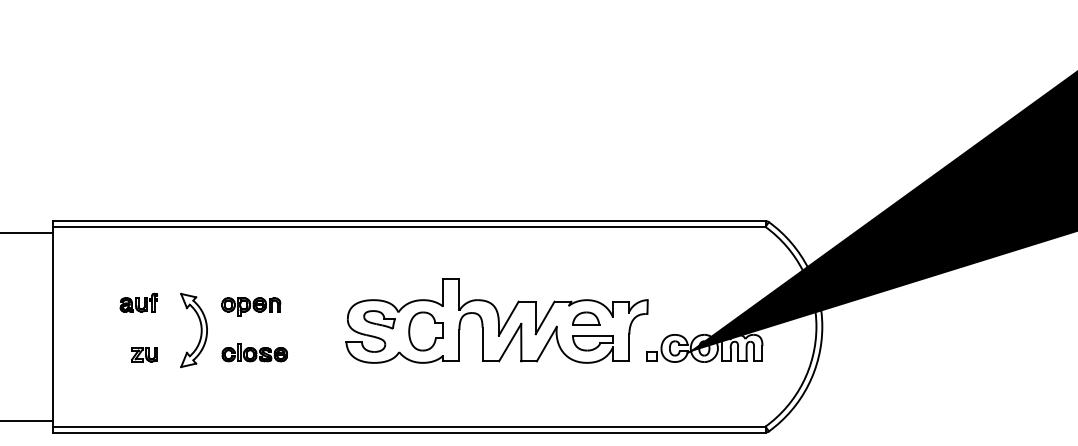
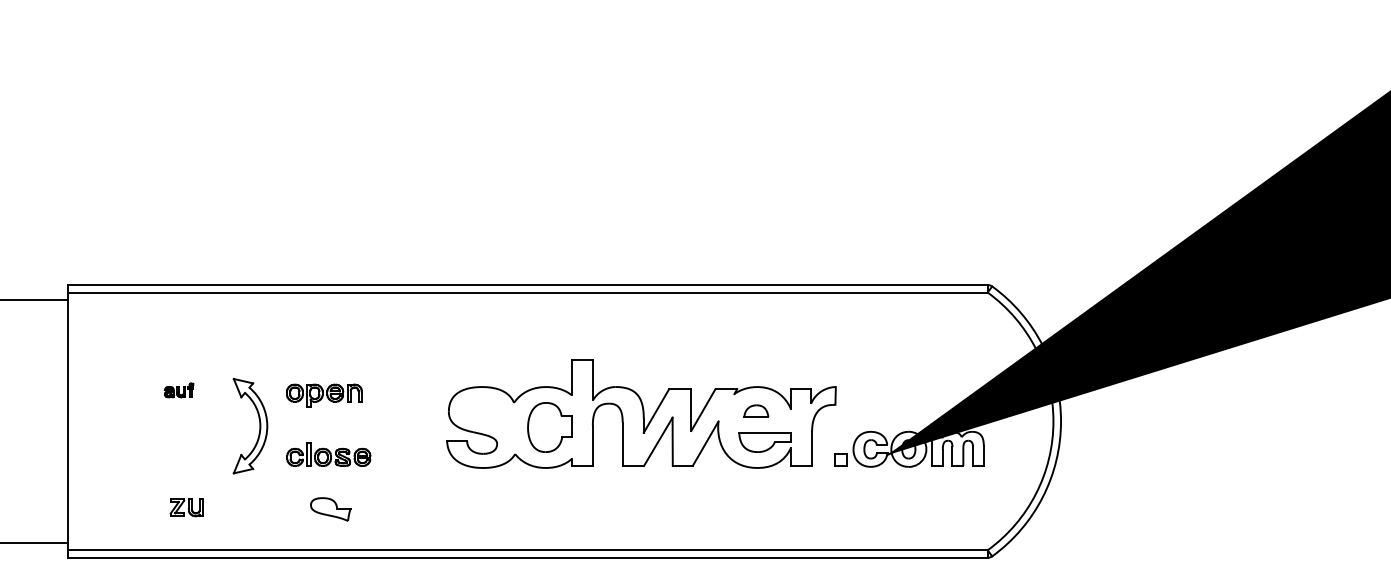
part: (138, 302) -> (178, 390), size x0.6
part: (586, 318) -> (756, 410), size x0.7
part: (379, 319) -> (330, 509), moved
part: (144, 354) -> (186, 507), moved

